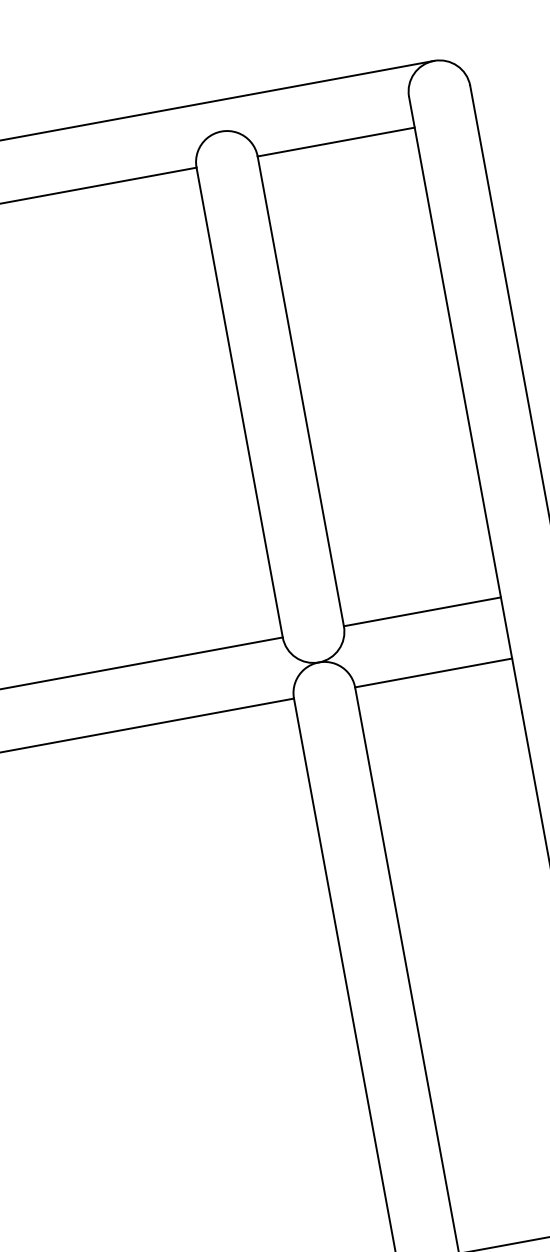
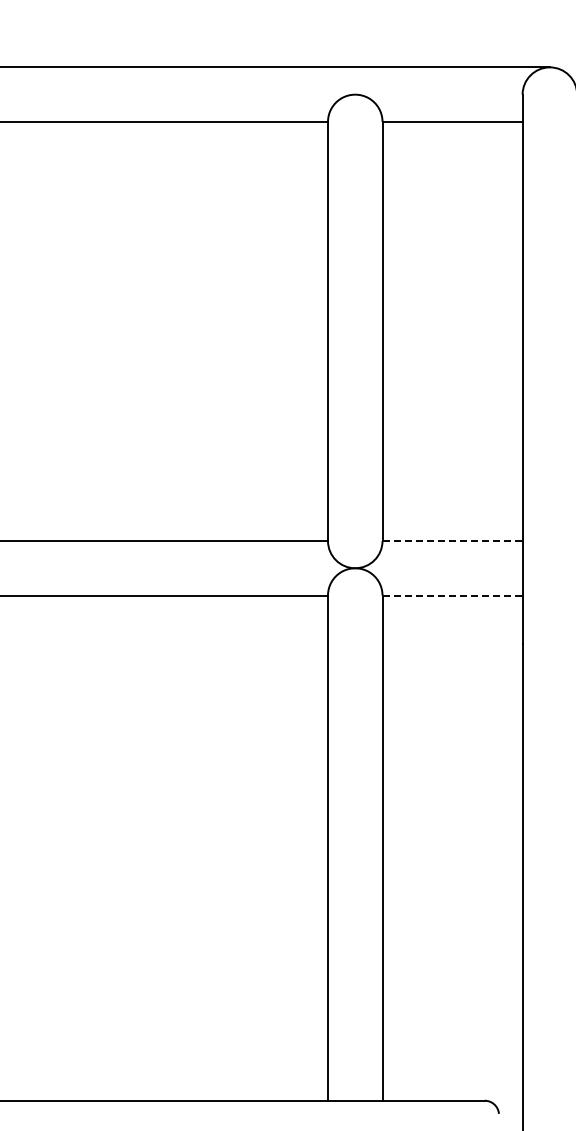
line: (423, 612) -> (453, 541), solid -> dashed
line: (434, 672) -> (453, 595), solid -> dashed

